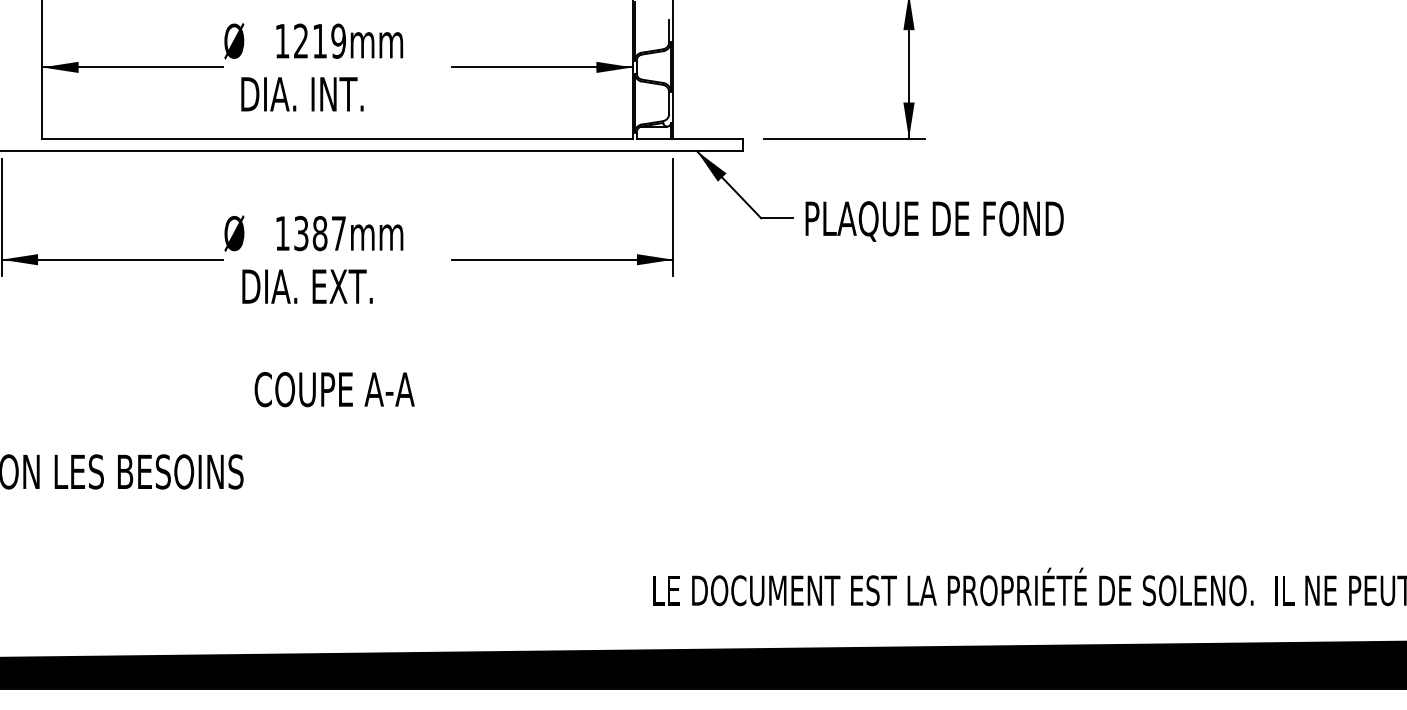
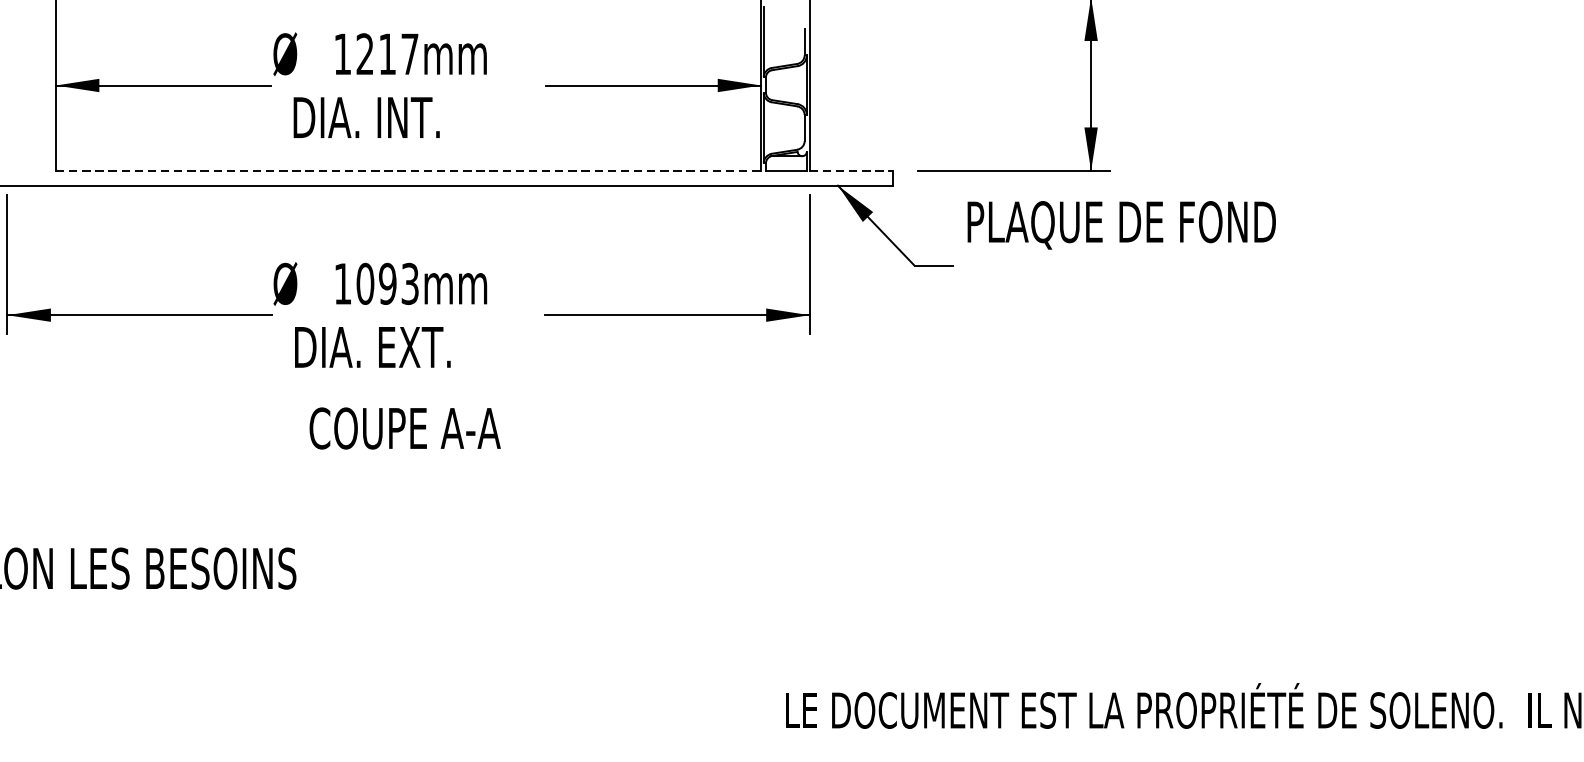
text: (338, 40) -> (409, 53), 1219mm -> 1217mm
line: (337, 138) -> (408, 170), solid -> dashed
line: (708, 138) -> (851, 170), solid -> dashed
text: (934, 221) -> (1121, 225), moved
text: (319, 233) -> (387, 283), 1387mm -> 1093mm
text: (334, 389) -> (404, 428), moved

